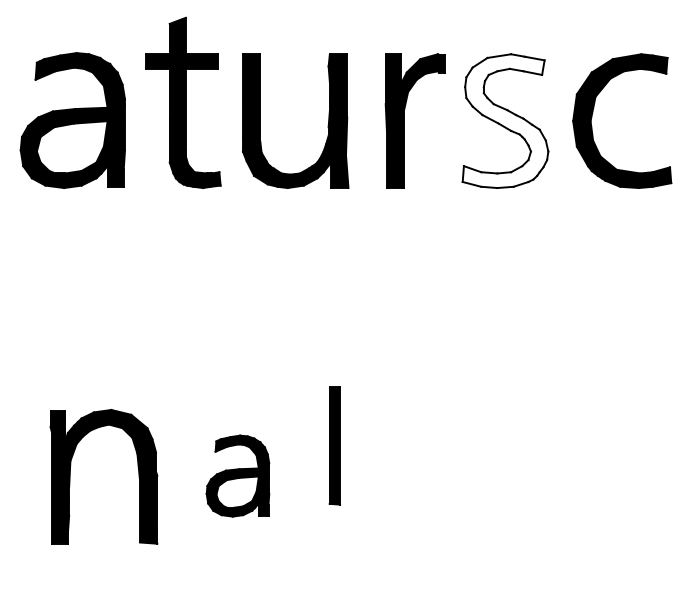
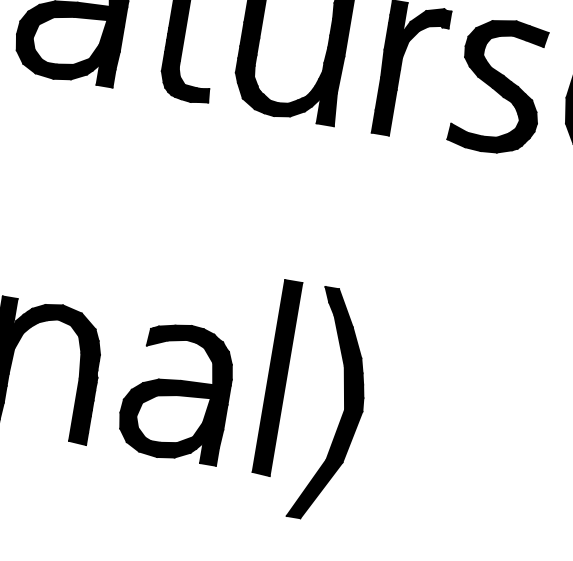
fill: (505, 121) -> (499, 86), added
part: (334, 445) -> (277, 377), size x1.67
part: (404, 459) -> (343, 403), added
part: (237, 475) -> (176, 391), size x1.67

